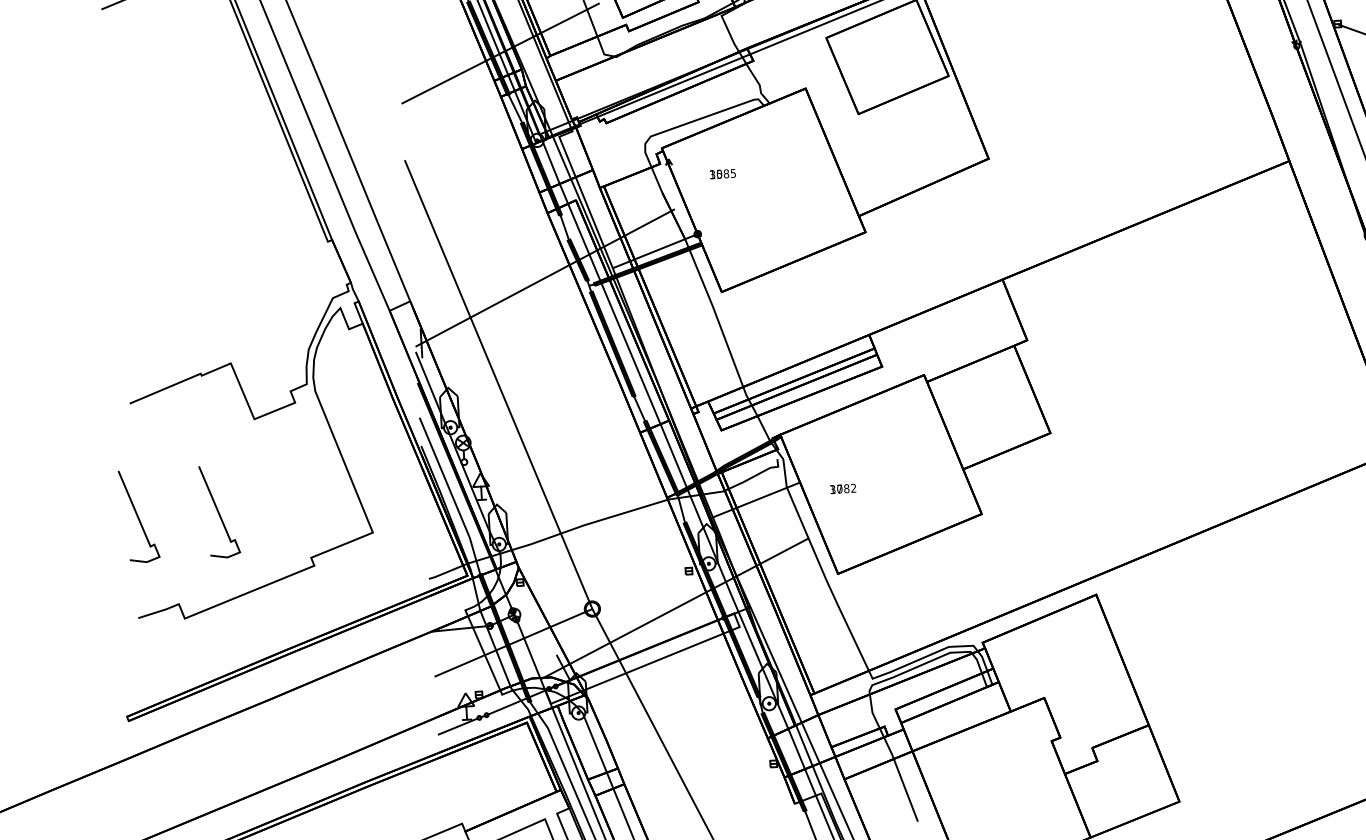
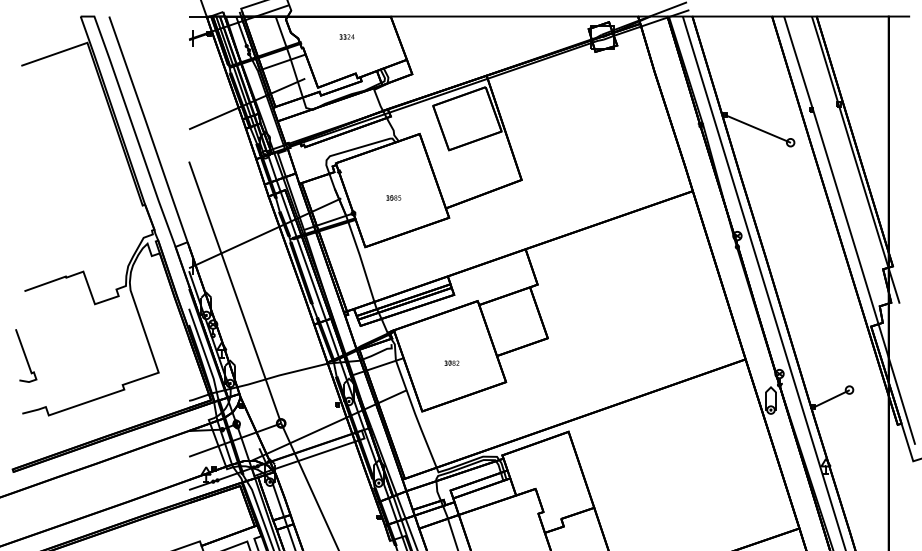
text: (722, 173) -> (393, 197), moved
text: (842, 487) -> (451, 362), moved
curve: (220, 511) -> (72, 355), removed

